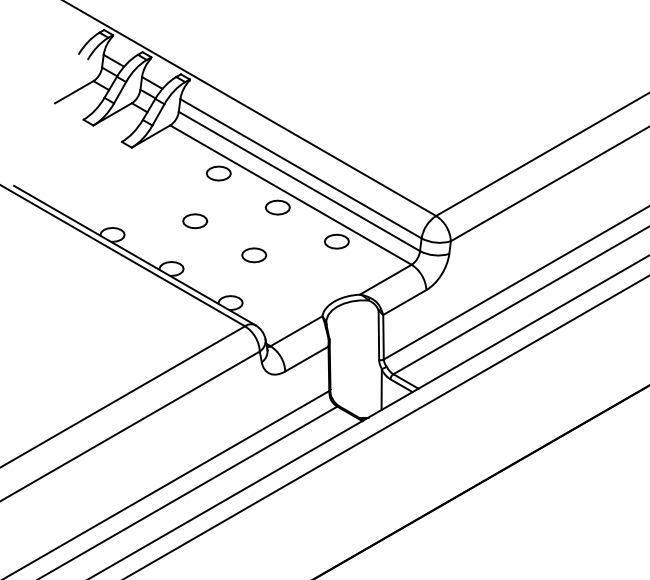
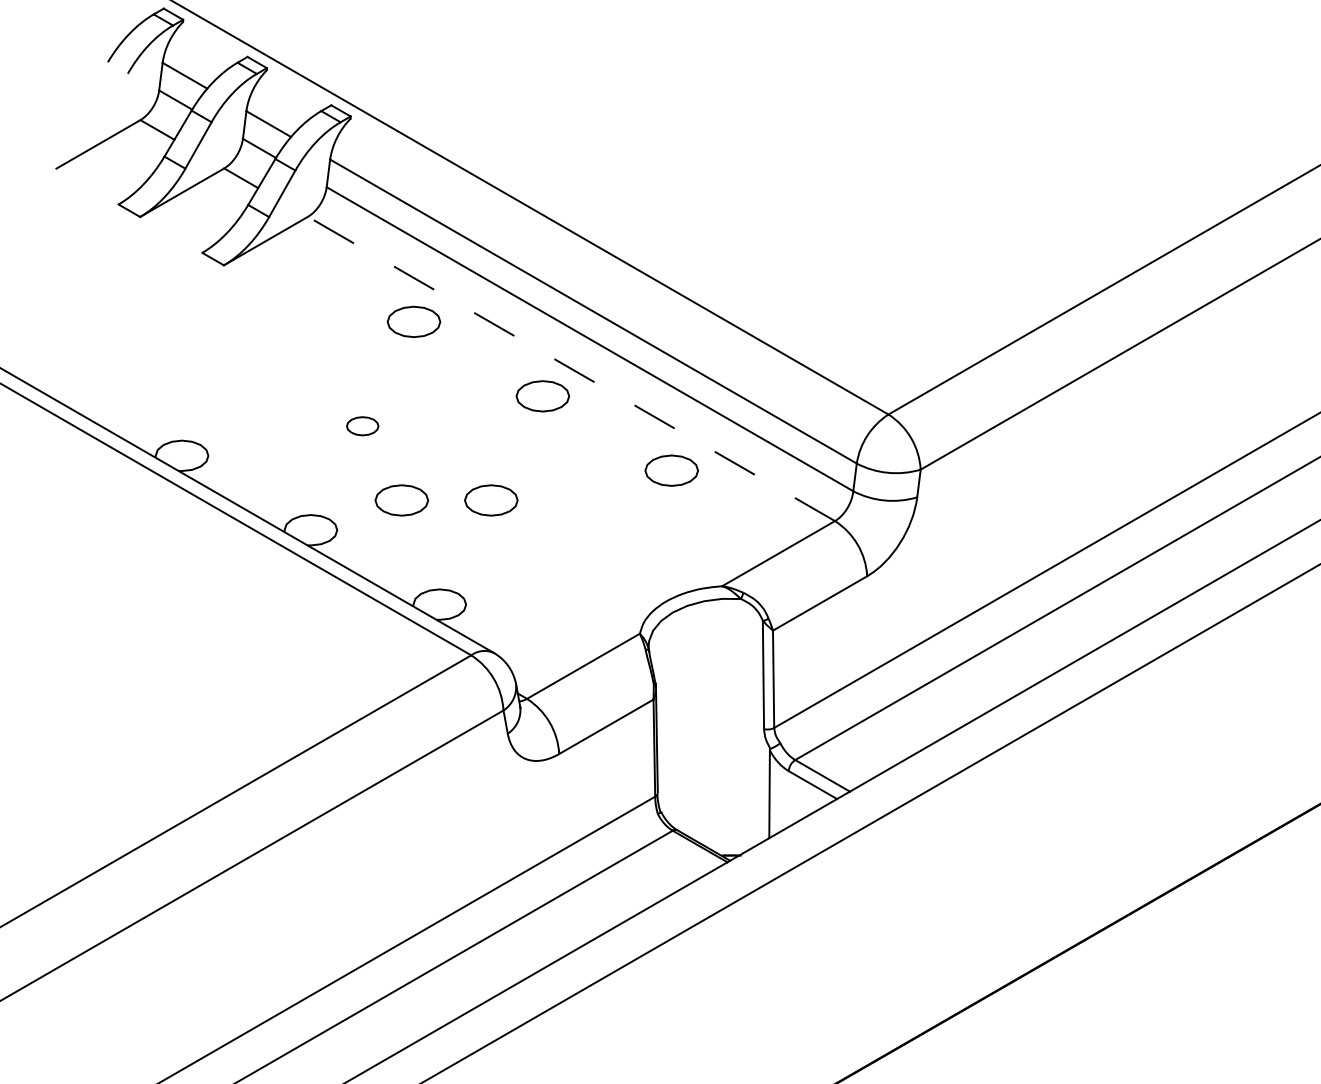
line: (290, 194) -> (570, 367), solid -> dashed
part: (195, 221) -> (363, 426), size x0.6
part: (213, 255) -> (402, 500), added

